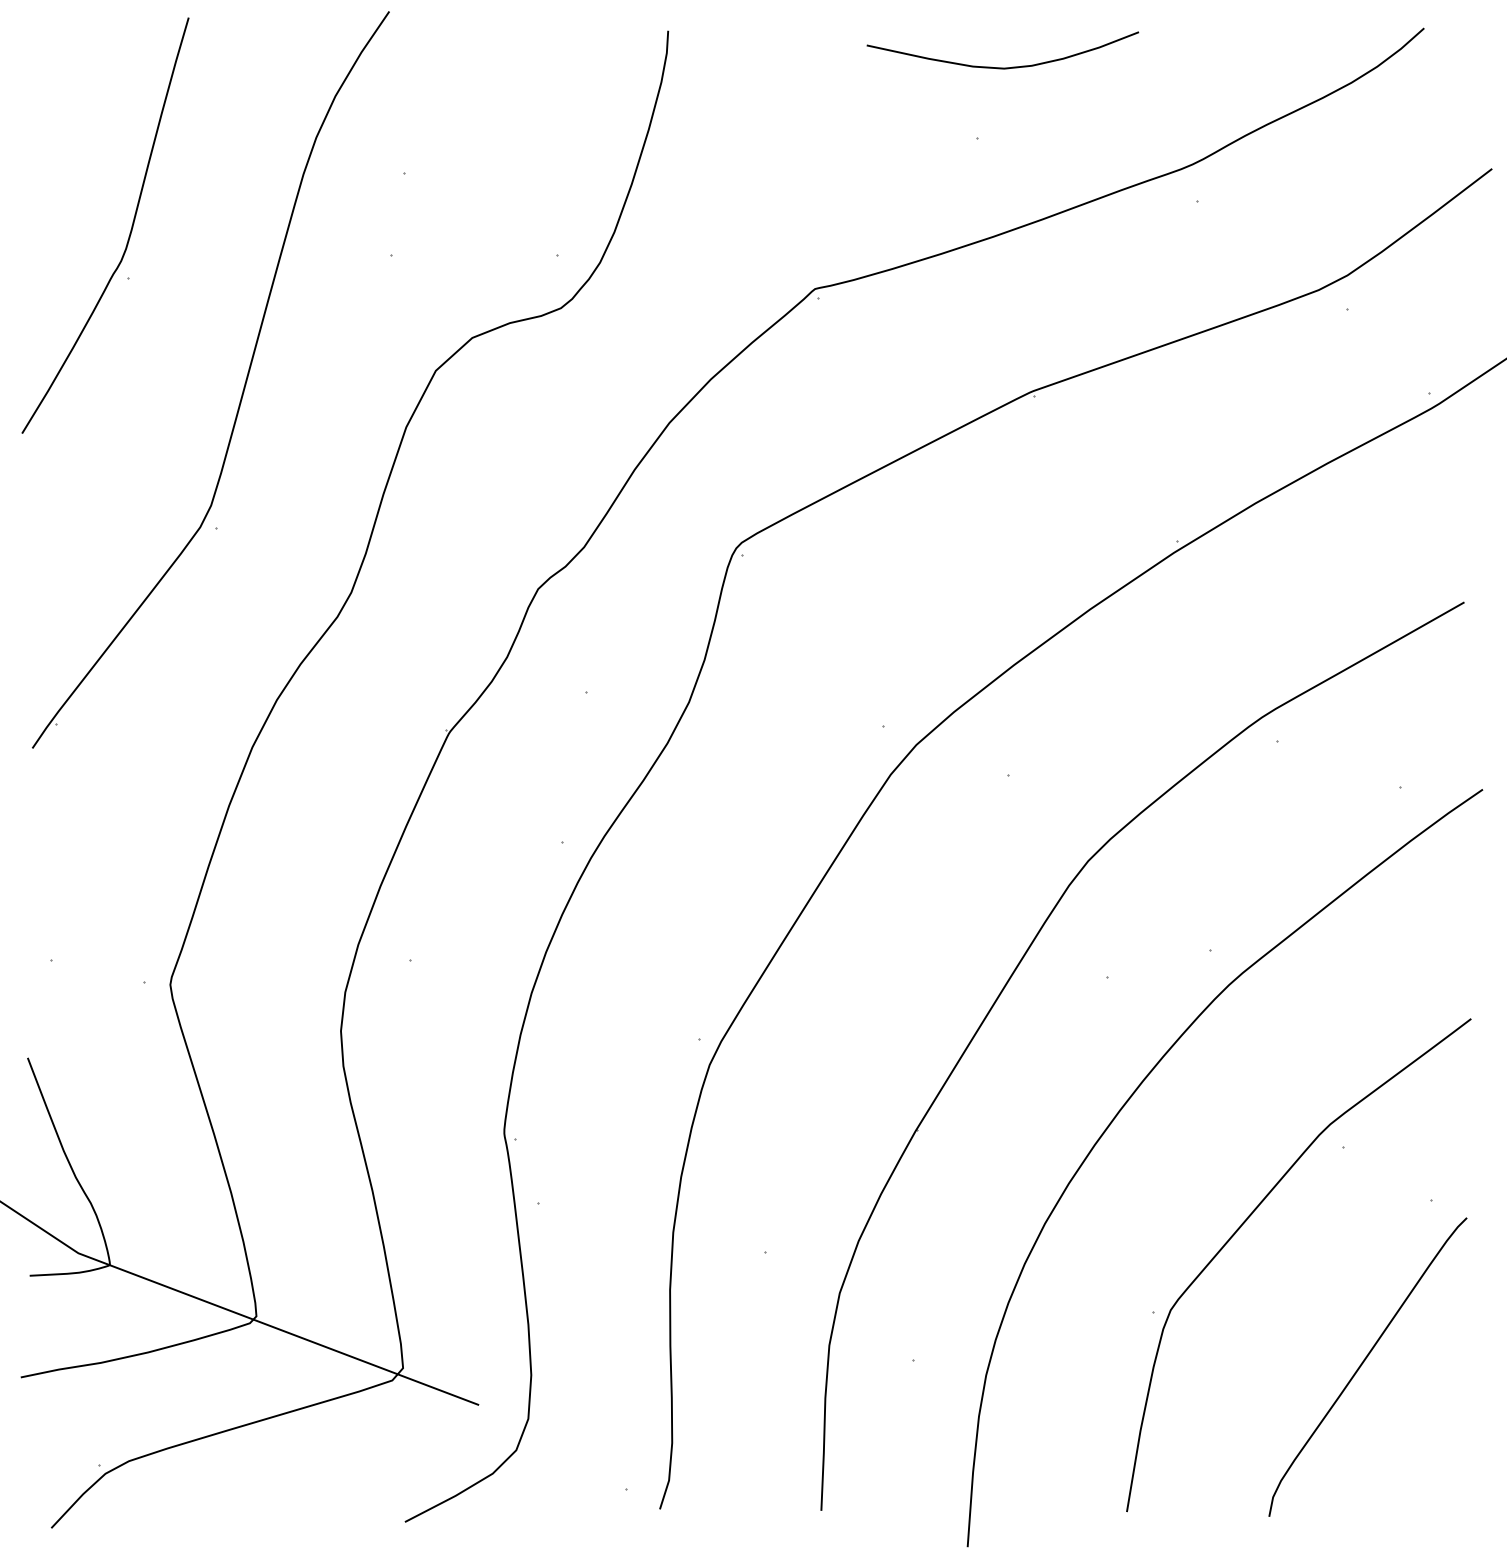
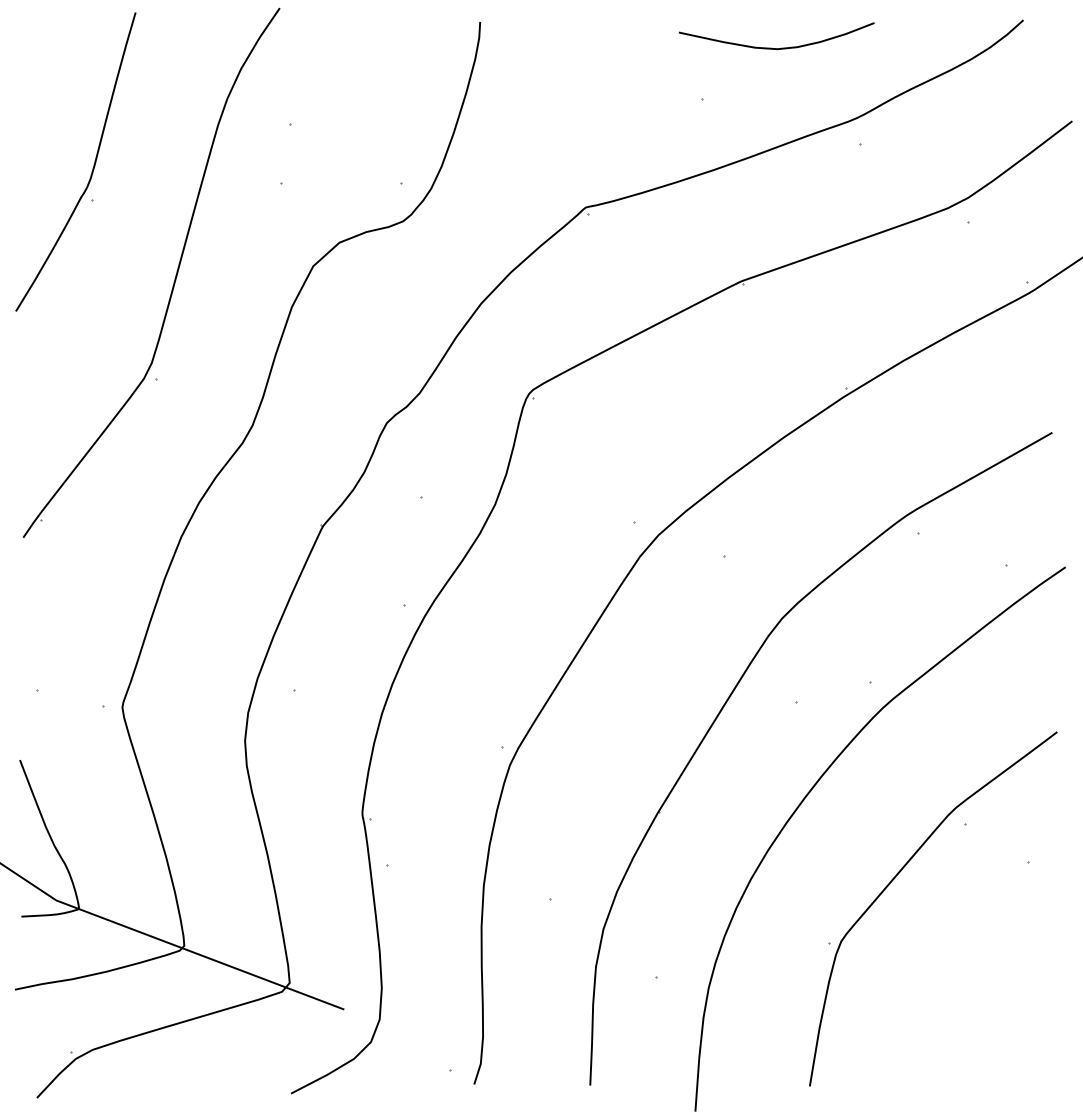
curve: (1002, 67) -> (776, 48), moved
curve: (1364, 1363) -> (980, 979), removed

